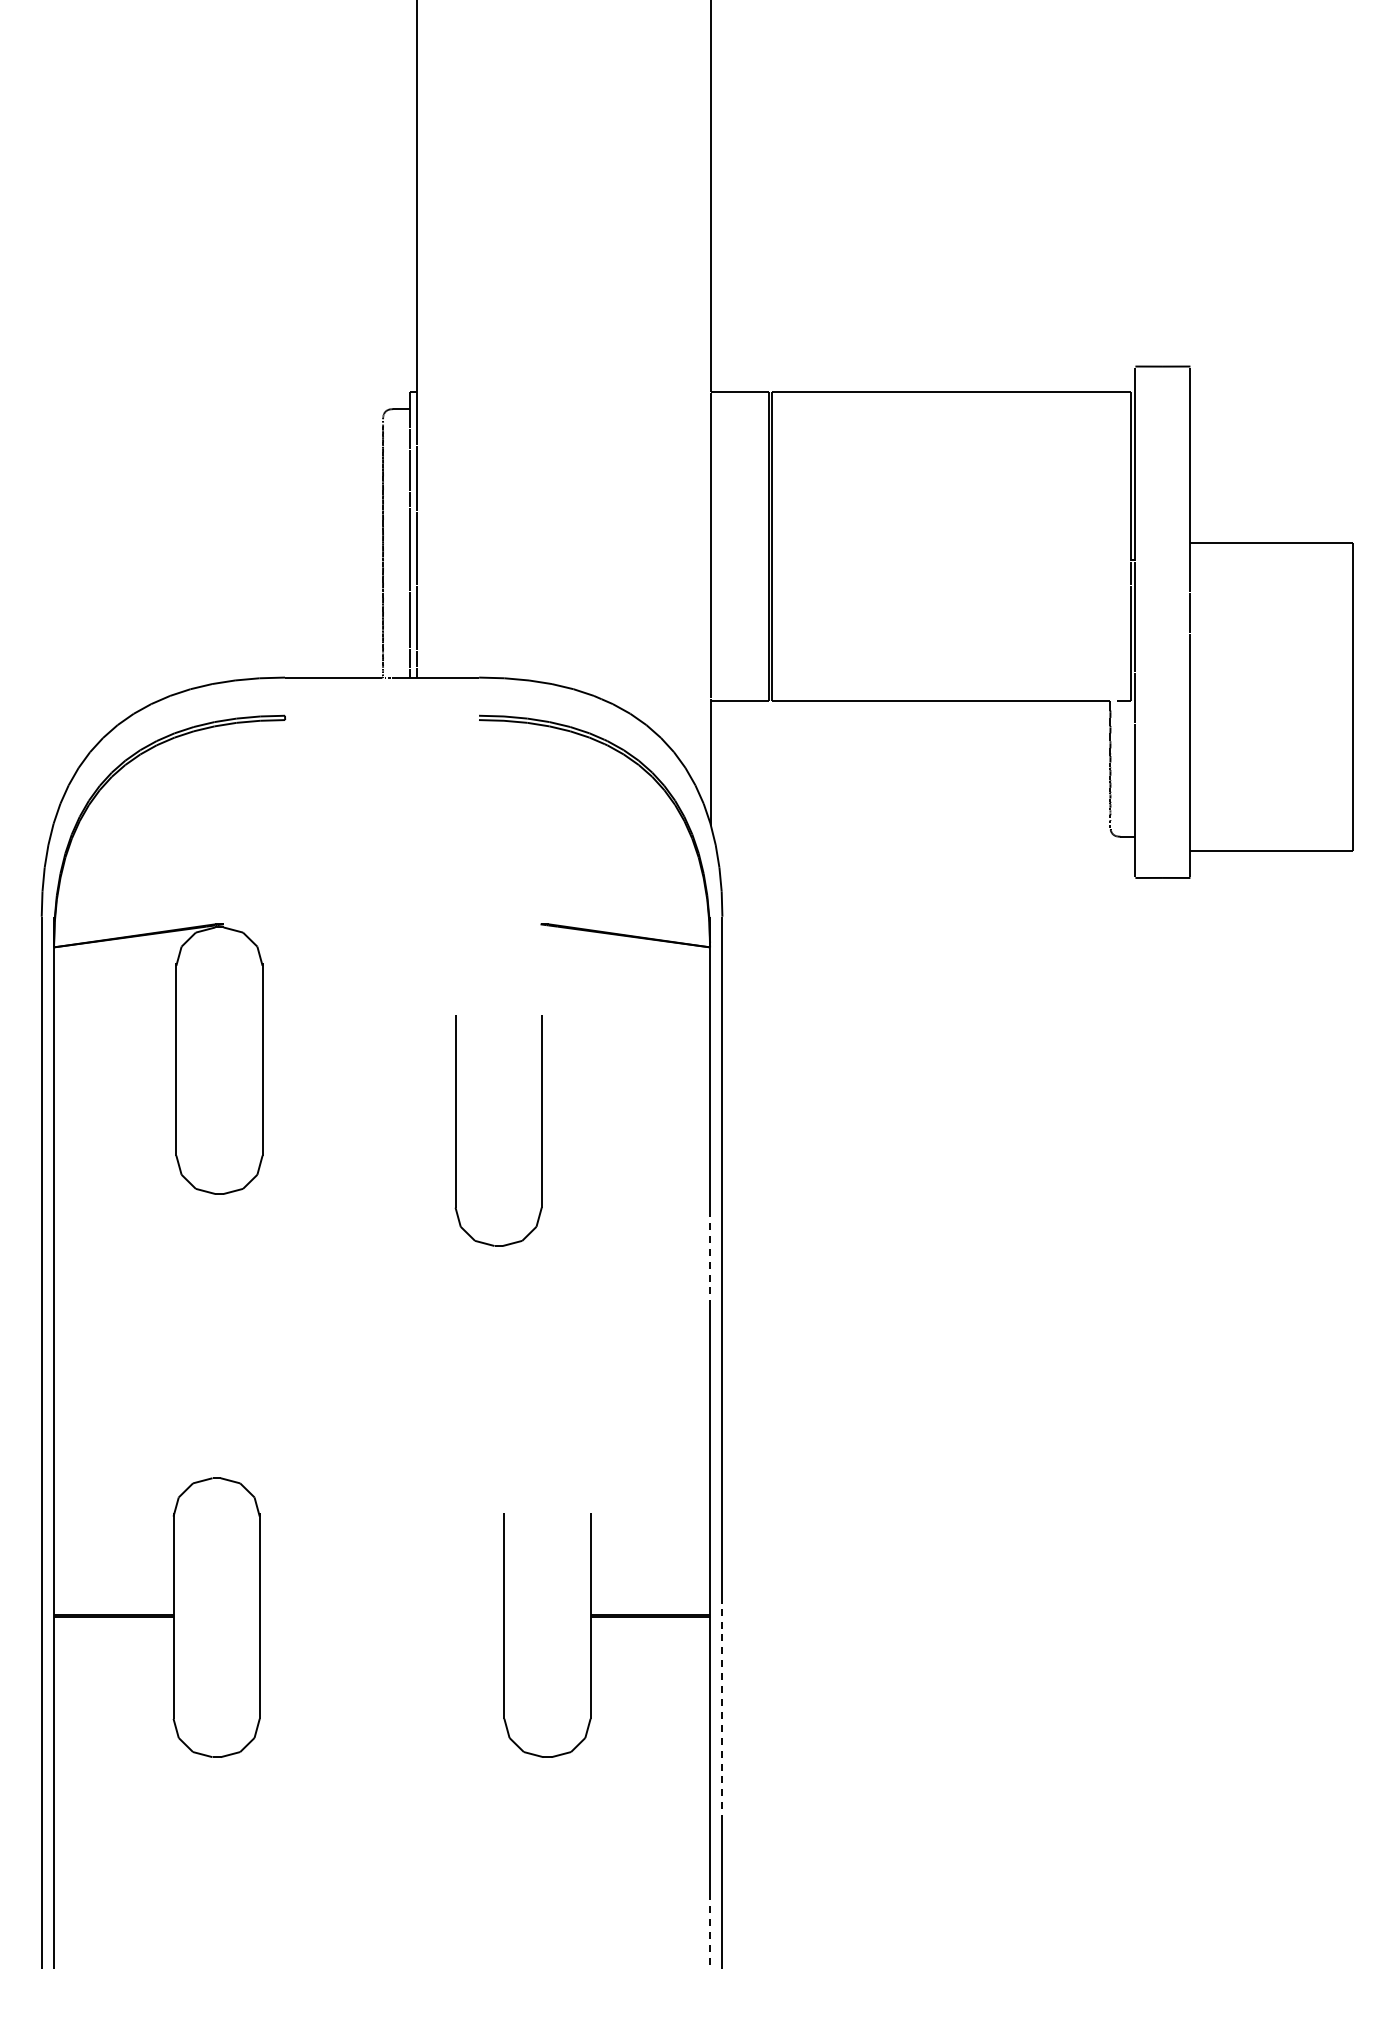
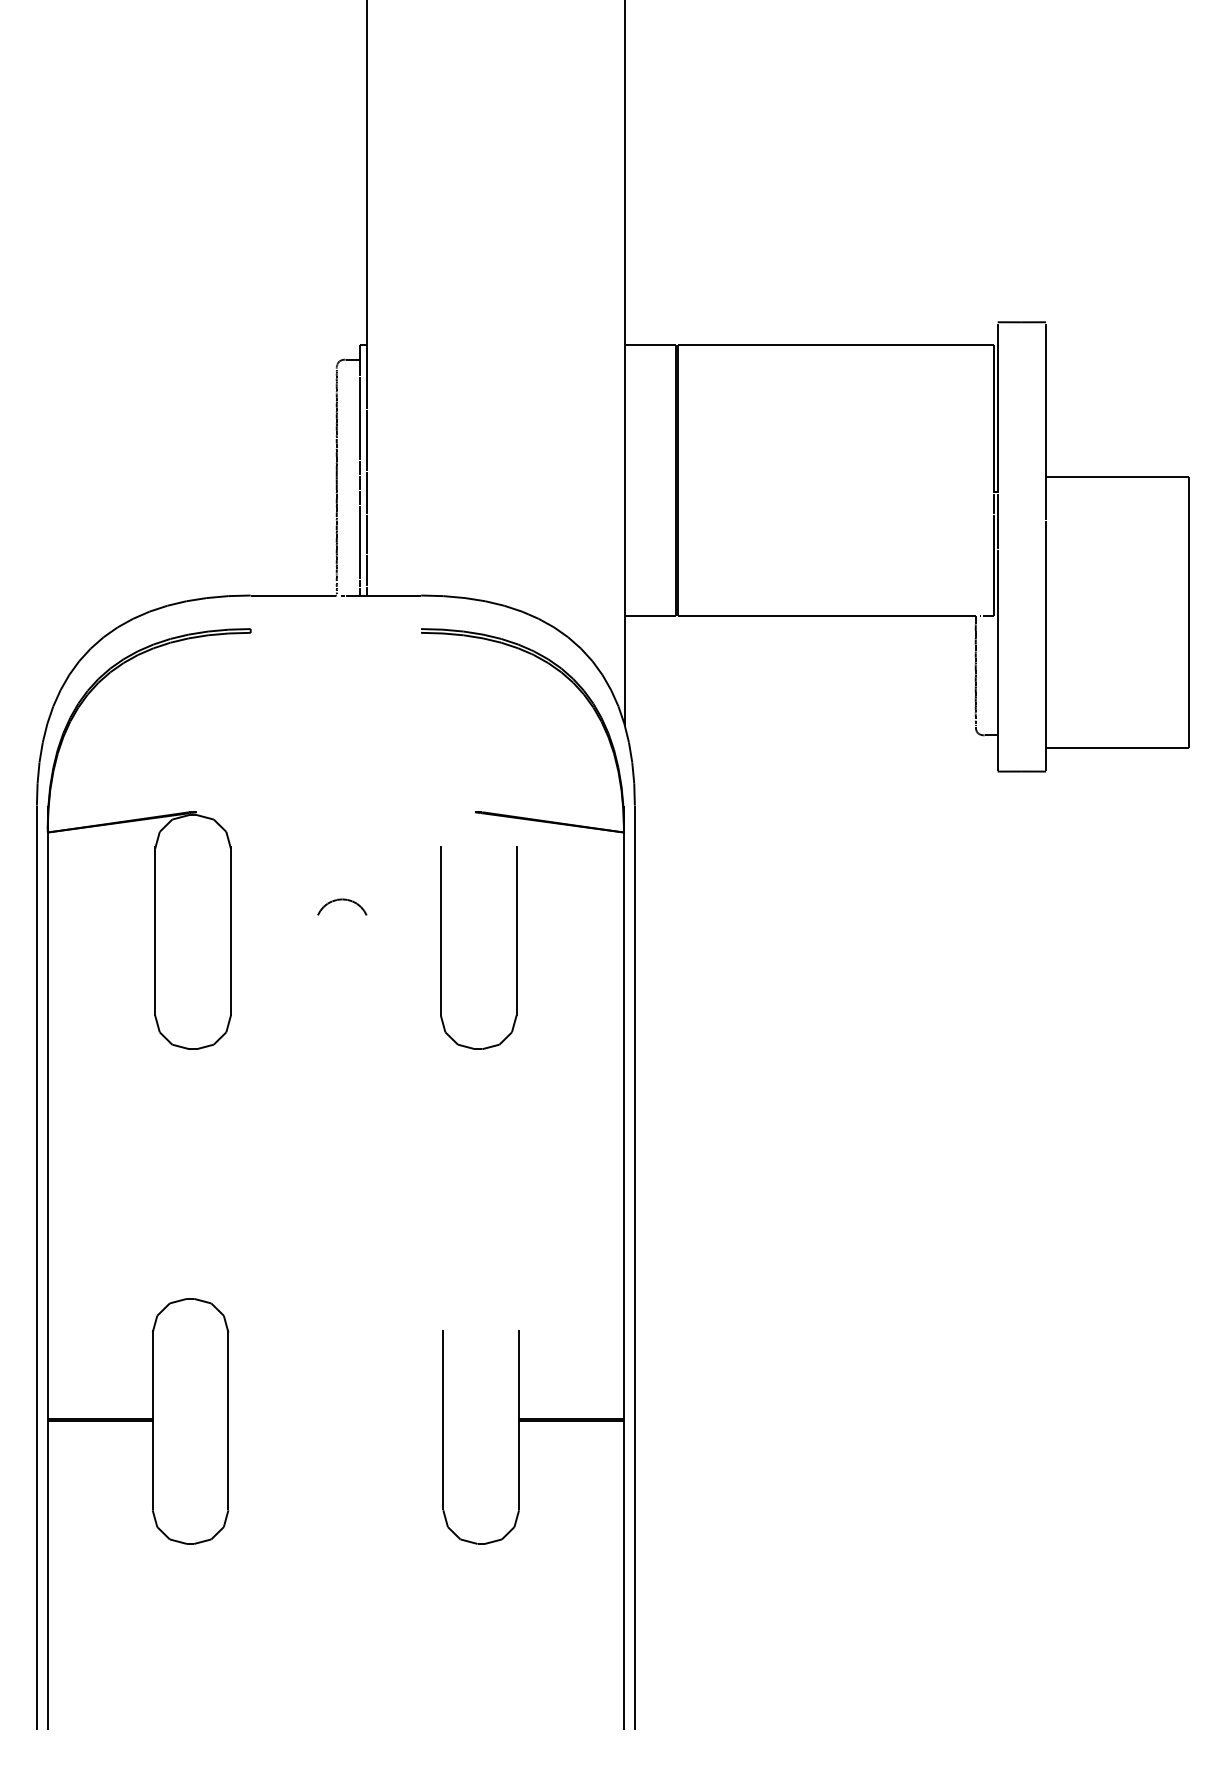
part: (389, 1024) -> (342, 900), added
part: (456, 1130) -> (441, 947), moved
line: (710, 1257) -> (624, 1104), dashed -> solid
line: (722, 1712) -> (634, 1504), dashed -> solid
line: (710, 1931) -> (624, 1697), dashed -> solid

